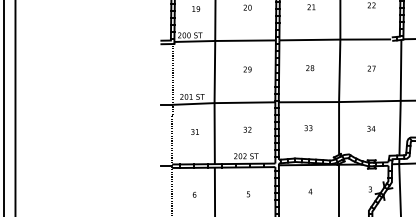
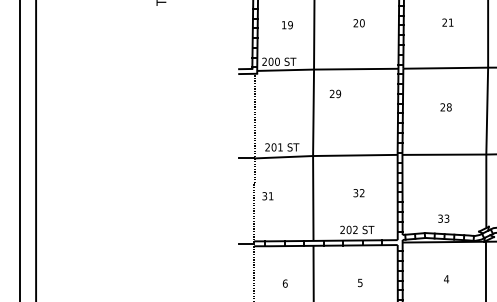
text: (247, 69) -> (335, 93), moved
text: (308, 128) -> (443, 219), moved
text: (194, 131) -> (267, 195), moved

